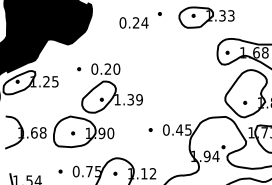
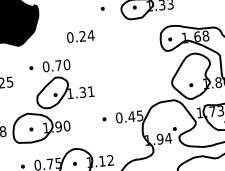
text: (133, 22) -> (80, 36), moved
text: (107, 68) -> (58, 65), 0.20 -> 0.70
text: (139, 99) -> (91, 91), 1.39 -> 1.31

